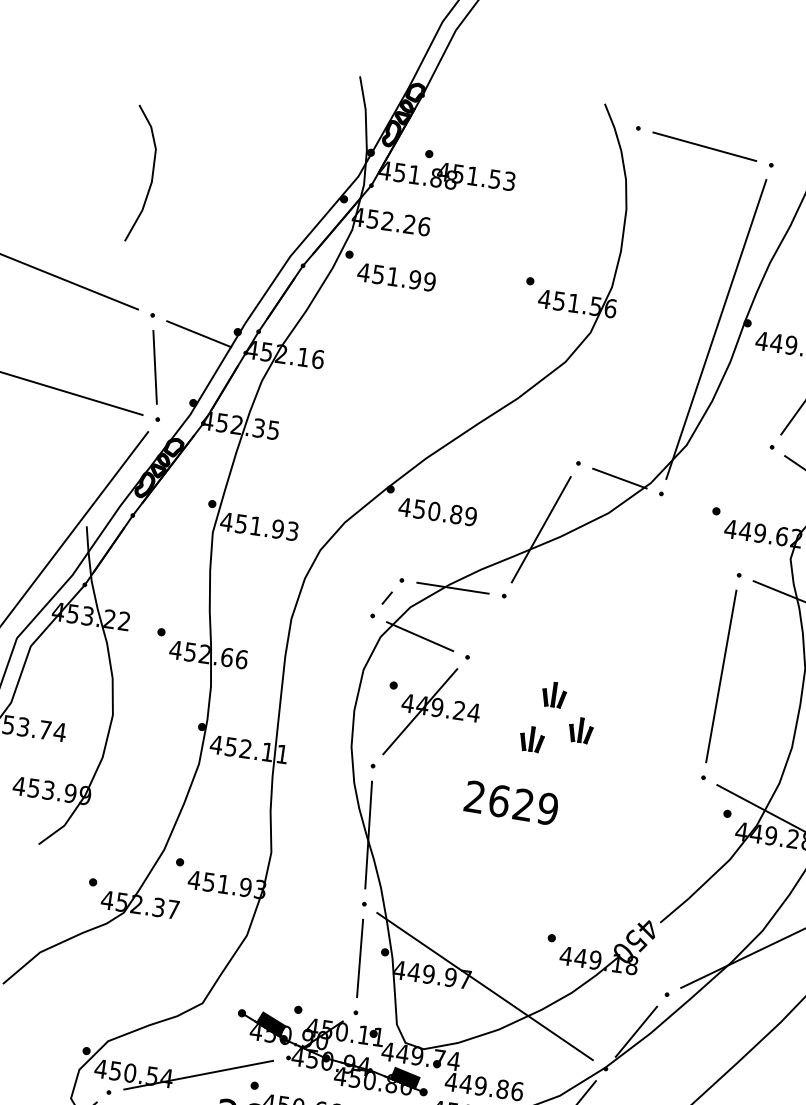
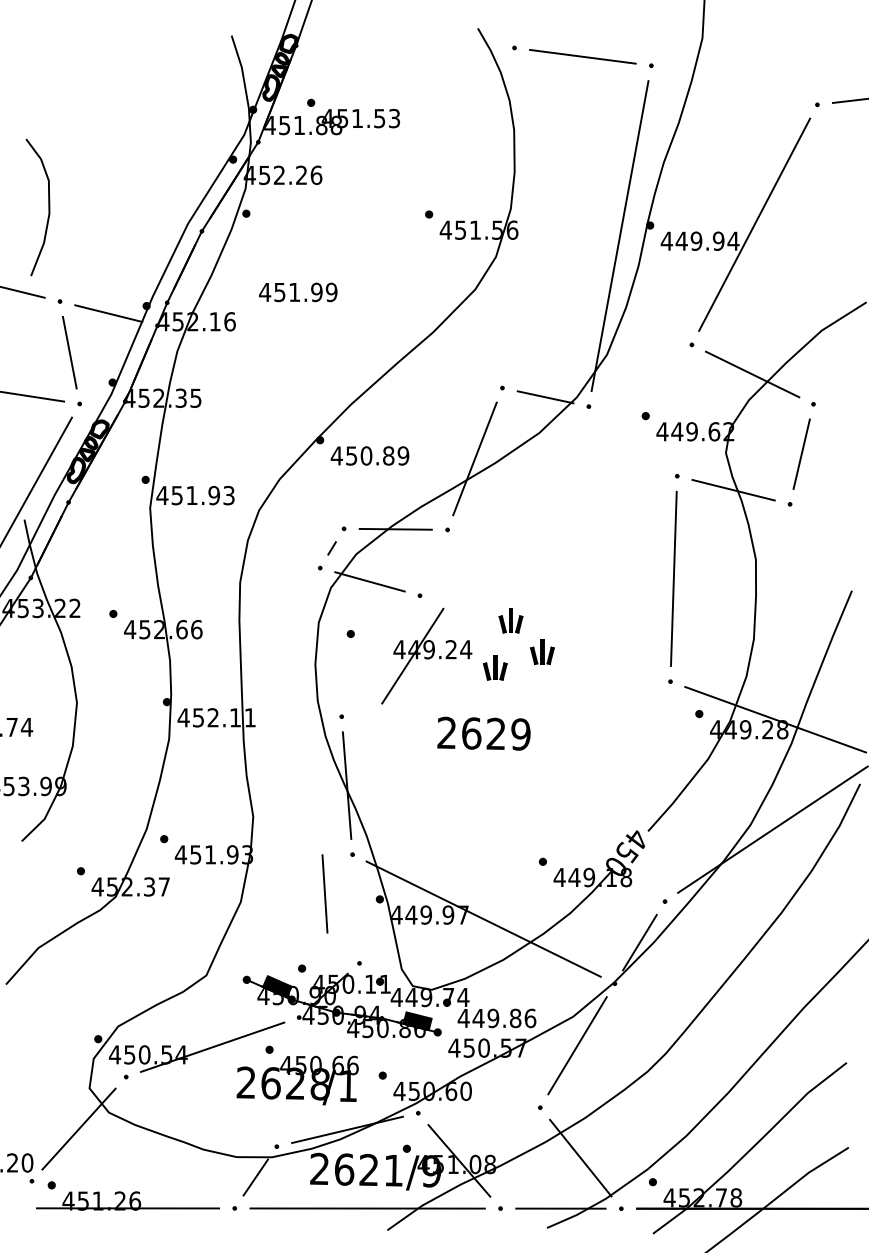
curve: (151, 175) -> (48, 207), moved
text: (396, 277) -> (298, 292), moved
part: (433, 712) -> (426, 655), moved
line: (359, 957) -> (324, 893), moved

